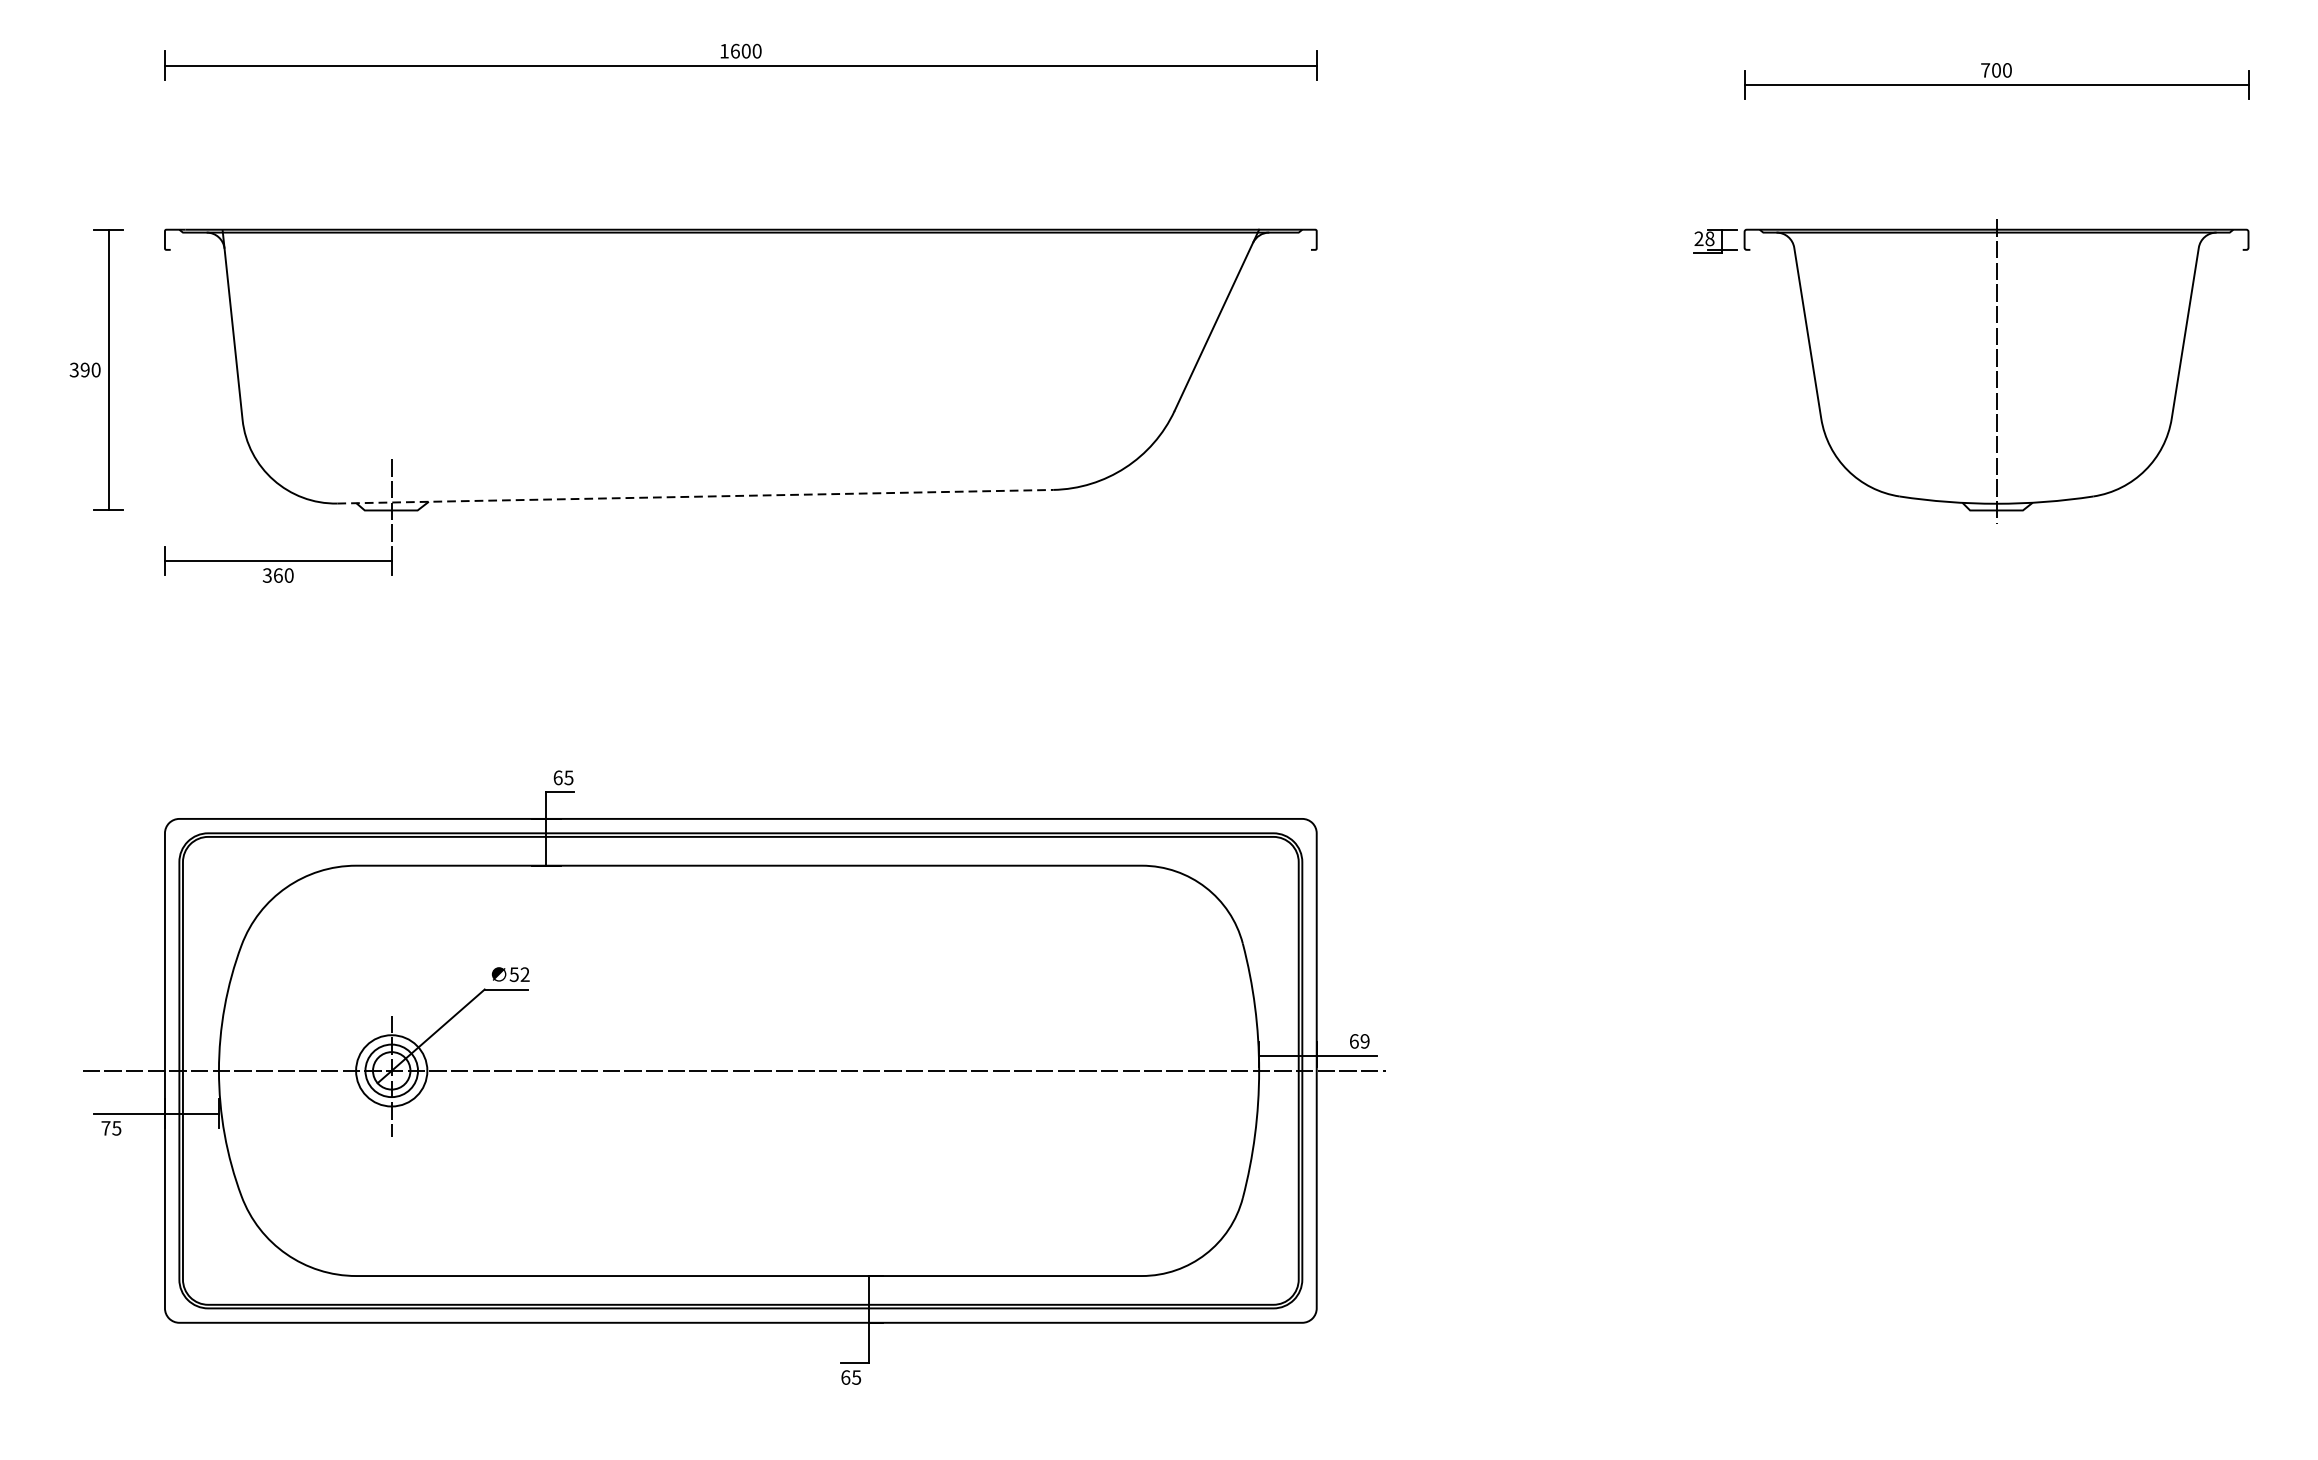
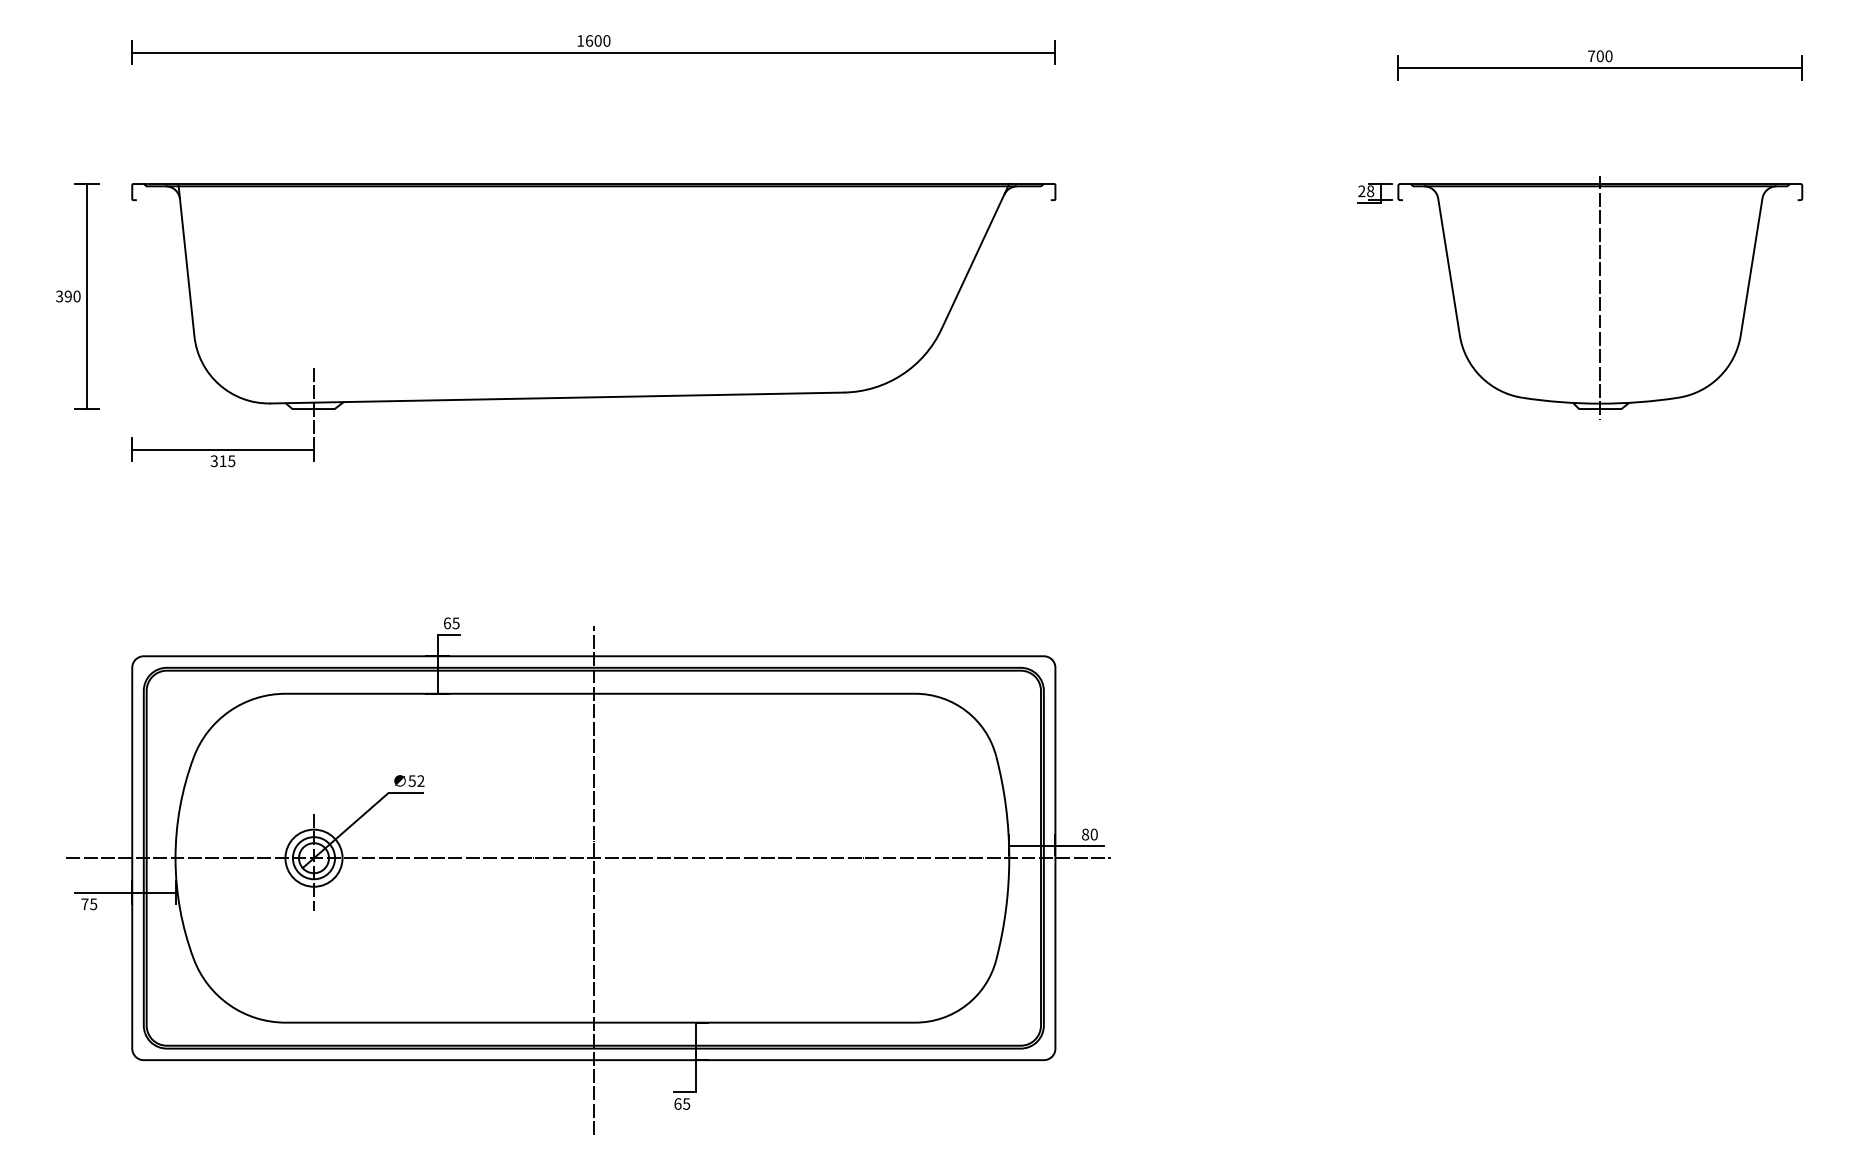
line: (695, 497) -> (557, 398), dashed -> solid
text: (283, 575) -> (227, 461), 360 -> 315
text: (1359, 1041) -> (1089, 834), 69 -> 80
line: (740, 1097) -> (593, 879), added

